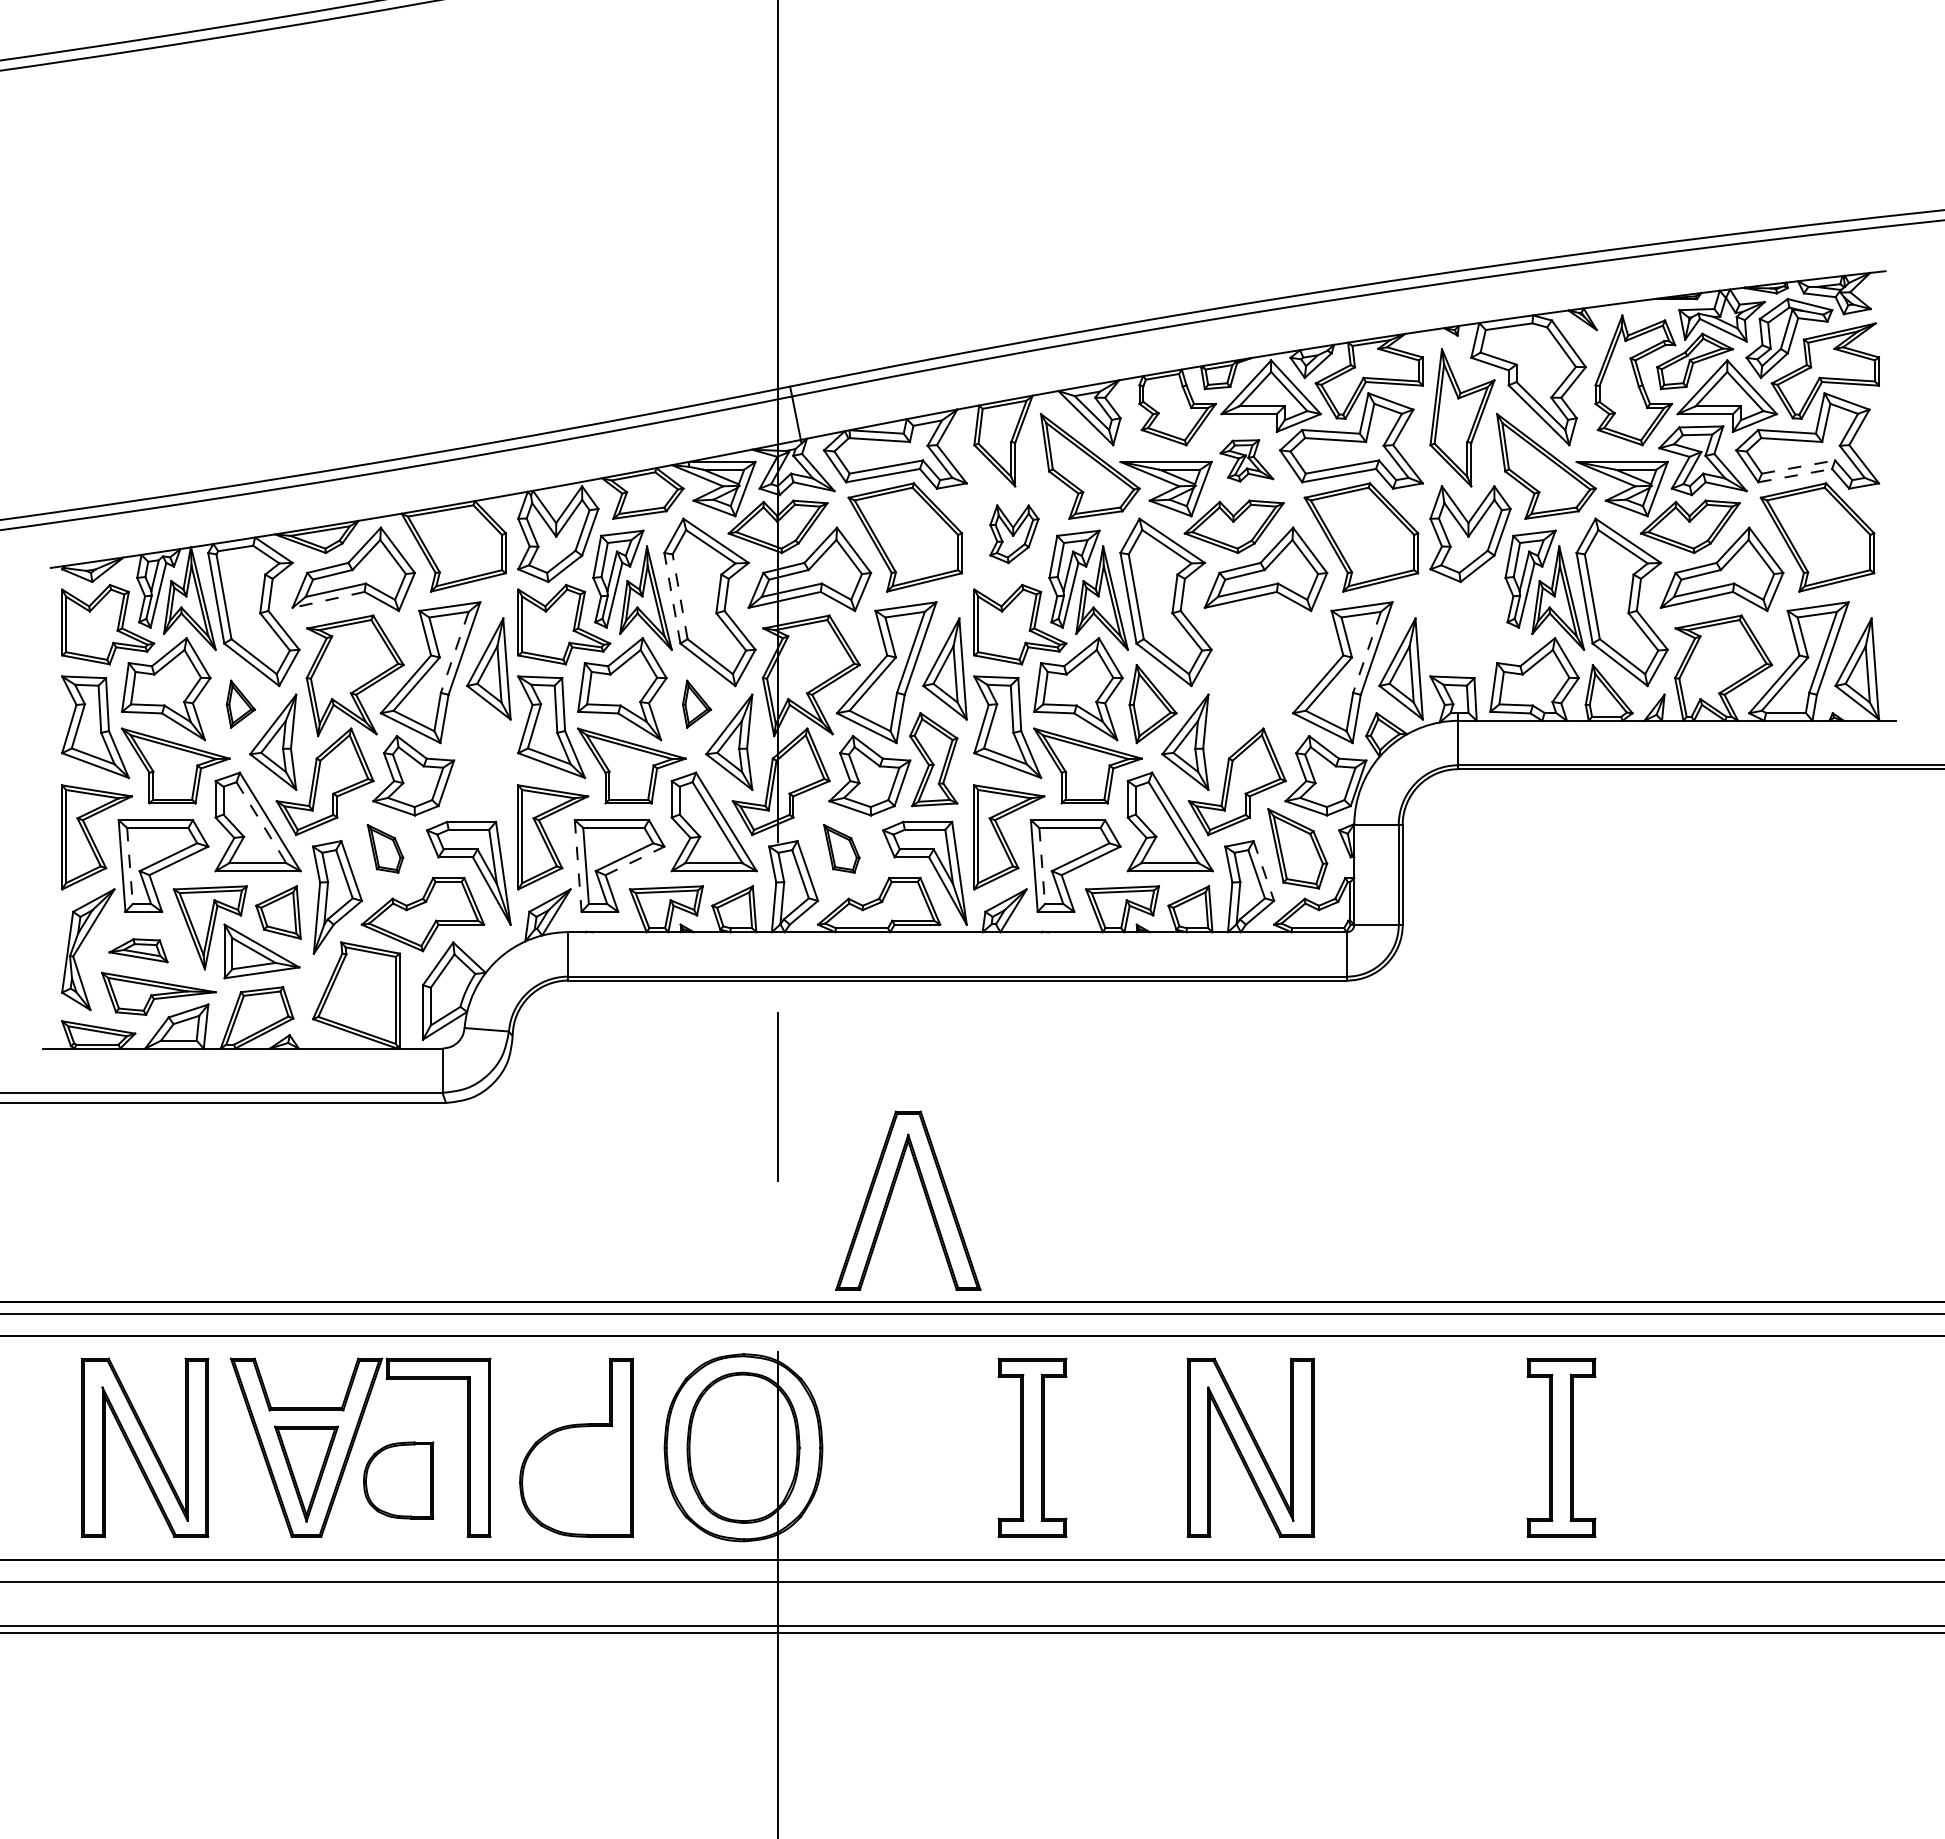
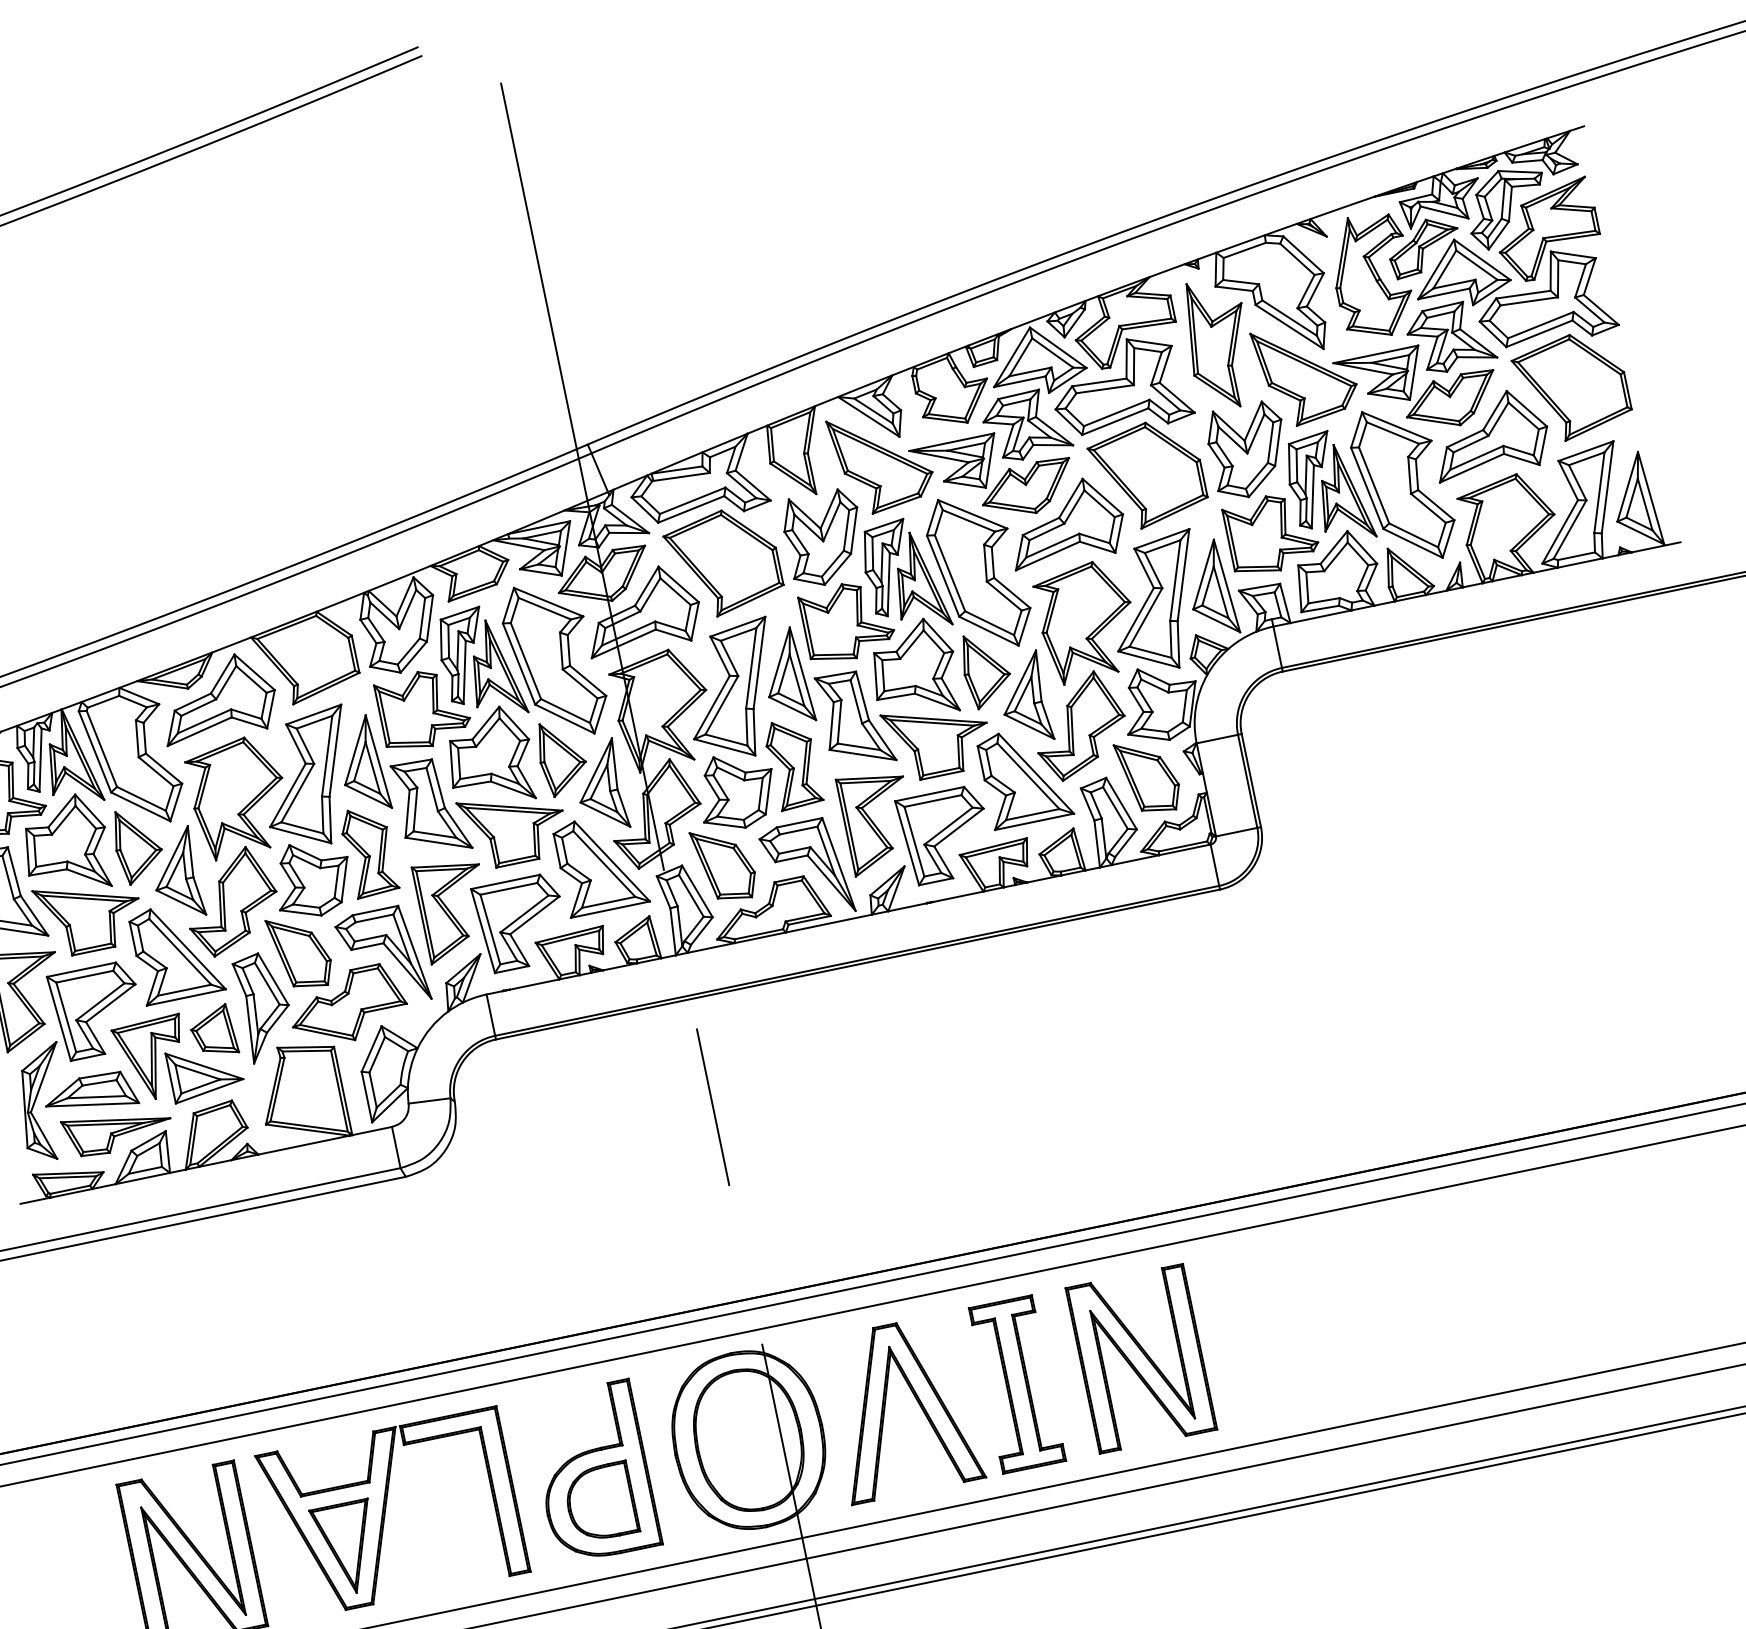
part: (1246, 460) -> (1026, 425), size x1.67
line: (1799, 466) -> (1541, 324), dashed -> solid
line: (1795, 475) -> (1539, 333), dashed -> solid
part: (1014, 534) -> (824, 538), size x1.67
line: (680, 596) -> (526, 660), dashed -> solid
line: (672, 598) -> (519, 664), dashed -> solid
line: (328, 599) -> (199, 731), dashed -> solid
part: (1476, 624) -> (1271, 533), added
line: (454, 652) -> (326, 756), dashed -> solid
line: (1367, 652) -> (1175, 580), dashed -> solid
part: (1267, 675) -> (1087, 621), added
part: (240, 704) -> (137, 845), size x1.67
part: (696, 704) -> (561, 758), size x1.67
part: (477, 759) -> (368, 851), added
line: (261, 822) -> (180, 951), dashed -> solid
part: (385, 848) -> (300, 951), size x1.67
part: (841, 848) -> (724, 864), size x1.67
line: (634, 860) -> (534, 915), dashed -> solid
line: (130, 866) -> (66, 1017), dashed -> solid
line: (578, 866) -> (483, 931), dashed -> solid
line: (1042, 866) -> (914, 842), dashed -> solid
line: (1263, 871) -> (1121, 804), dashed -> solid
part: (138, 950) -> (90, 1094), size x1.67
part: (924, 1194) -> (915, 1399), moved
part: (1250, 1447) -> (1141, 1358), moved
part: (1561, 1447) -> (1509, 1282), removed
part: (398, 1480) -> (600, 1502), moved

